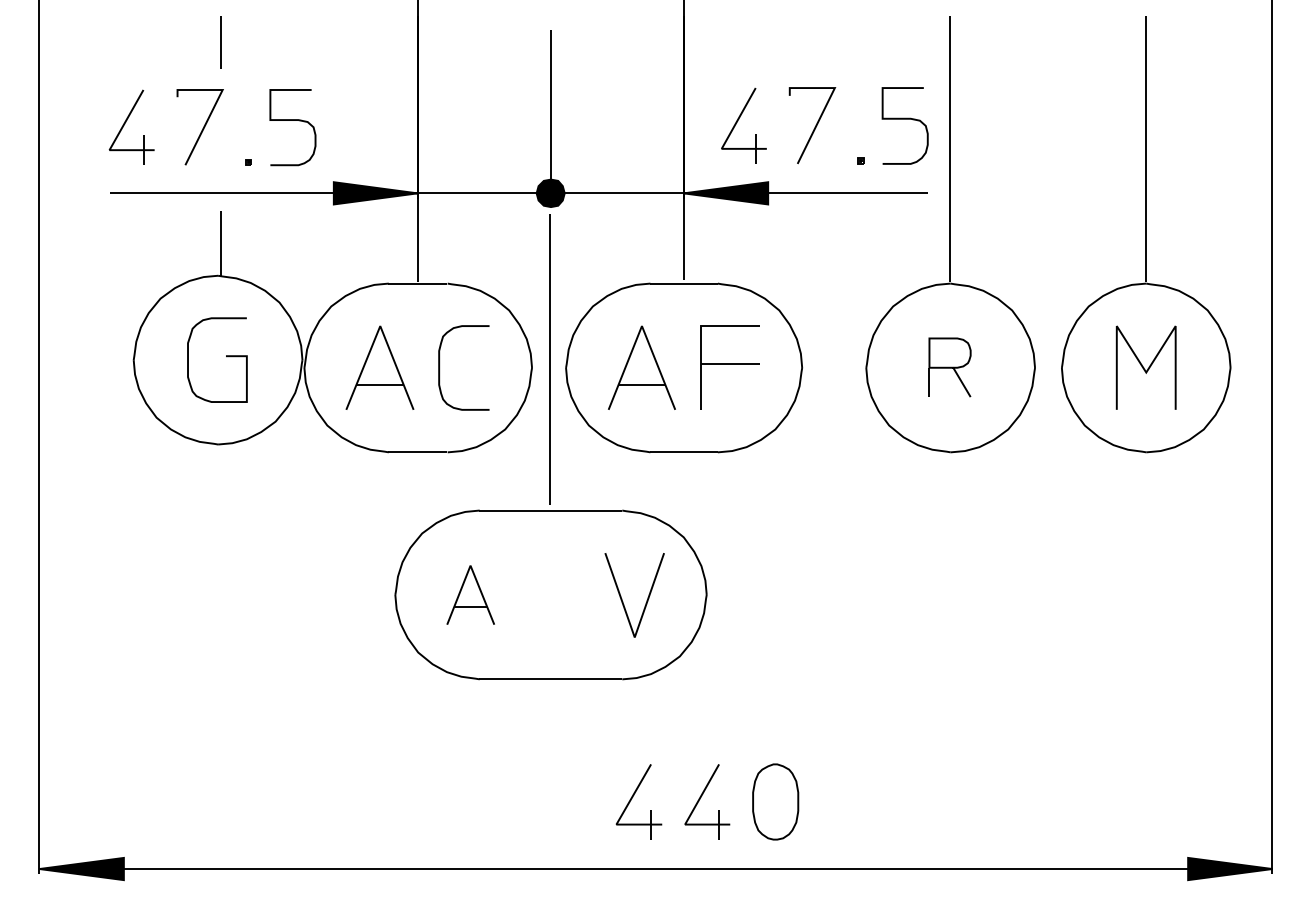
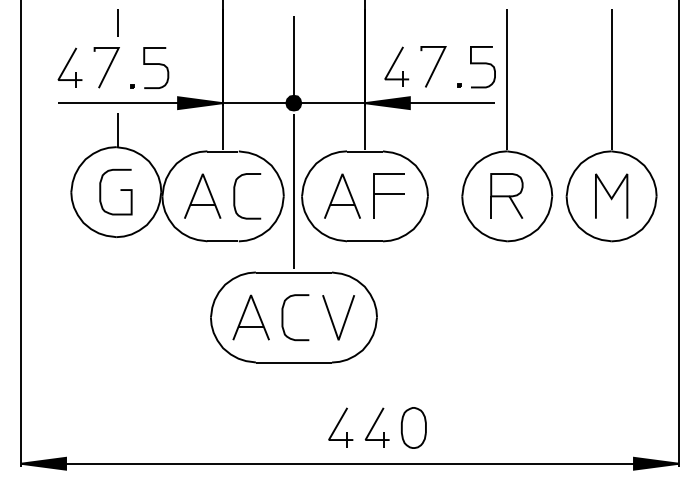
part: (949, 366) -> (506, 195), size x1.43
part: (469, 594) -> (250, 317), size x1.43
curve: (531, 594) -> (283, 317), added

